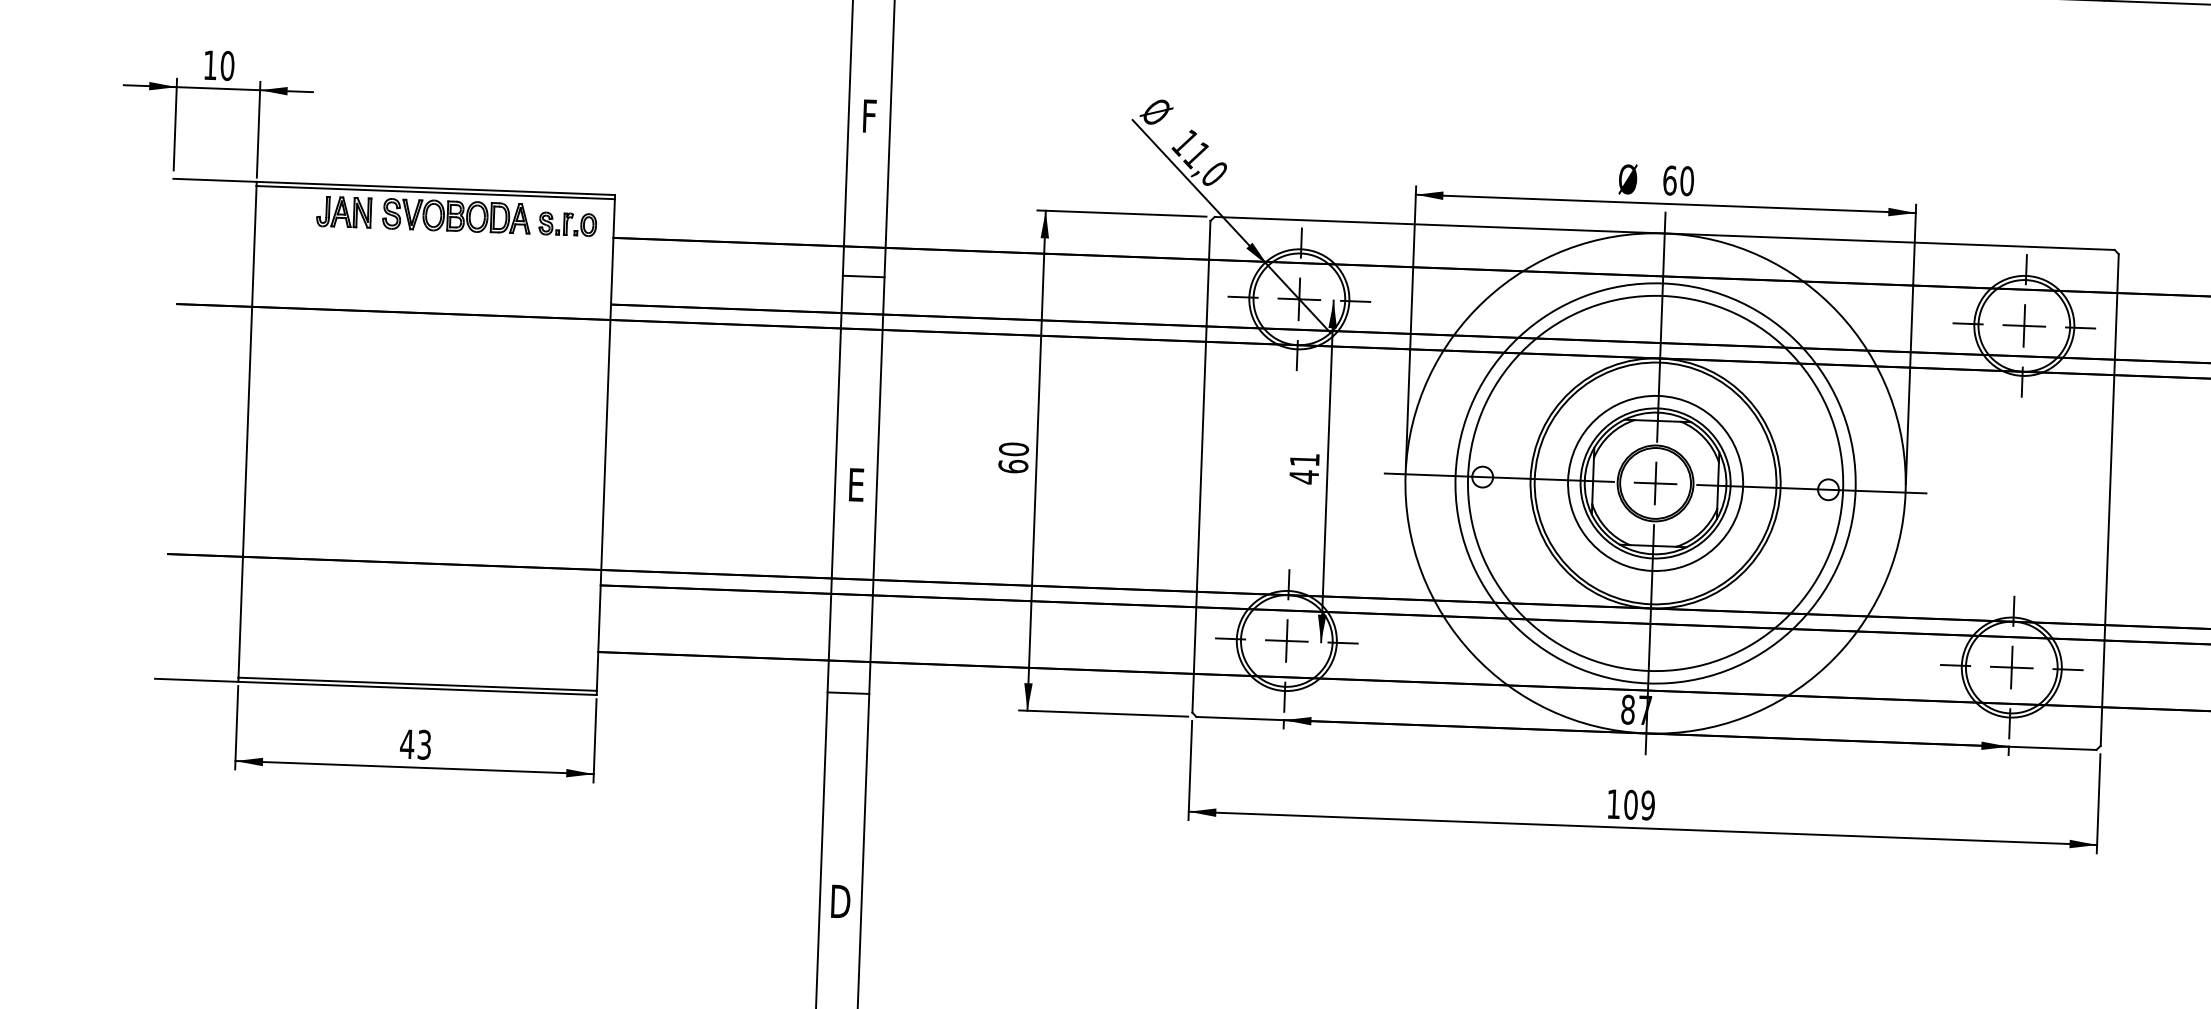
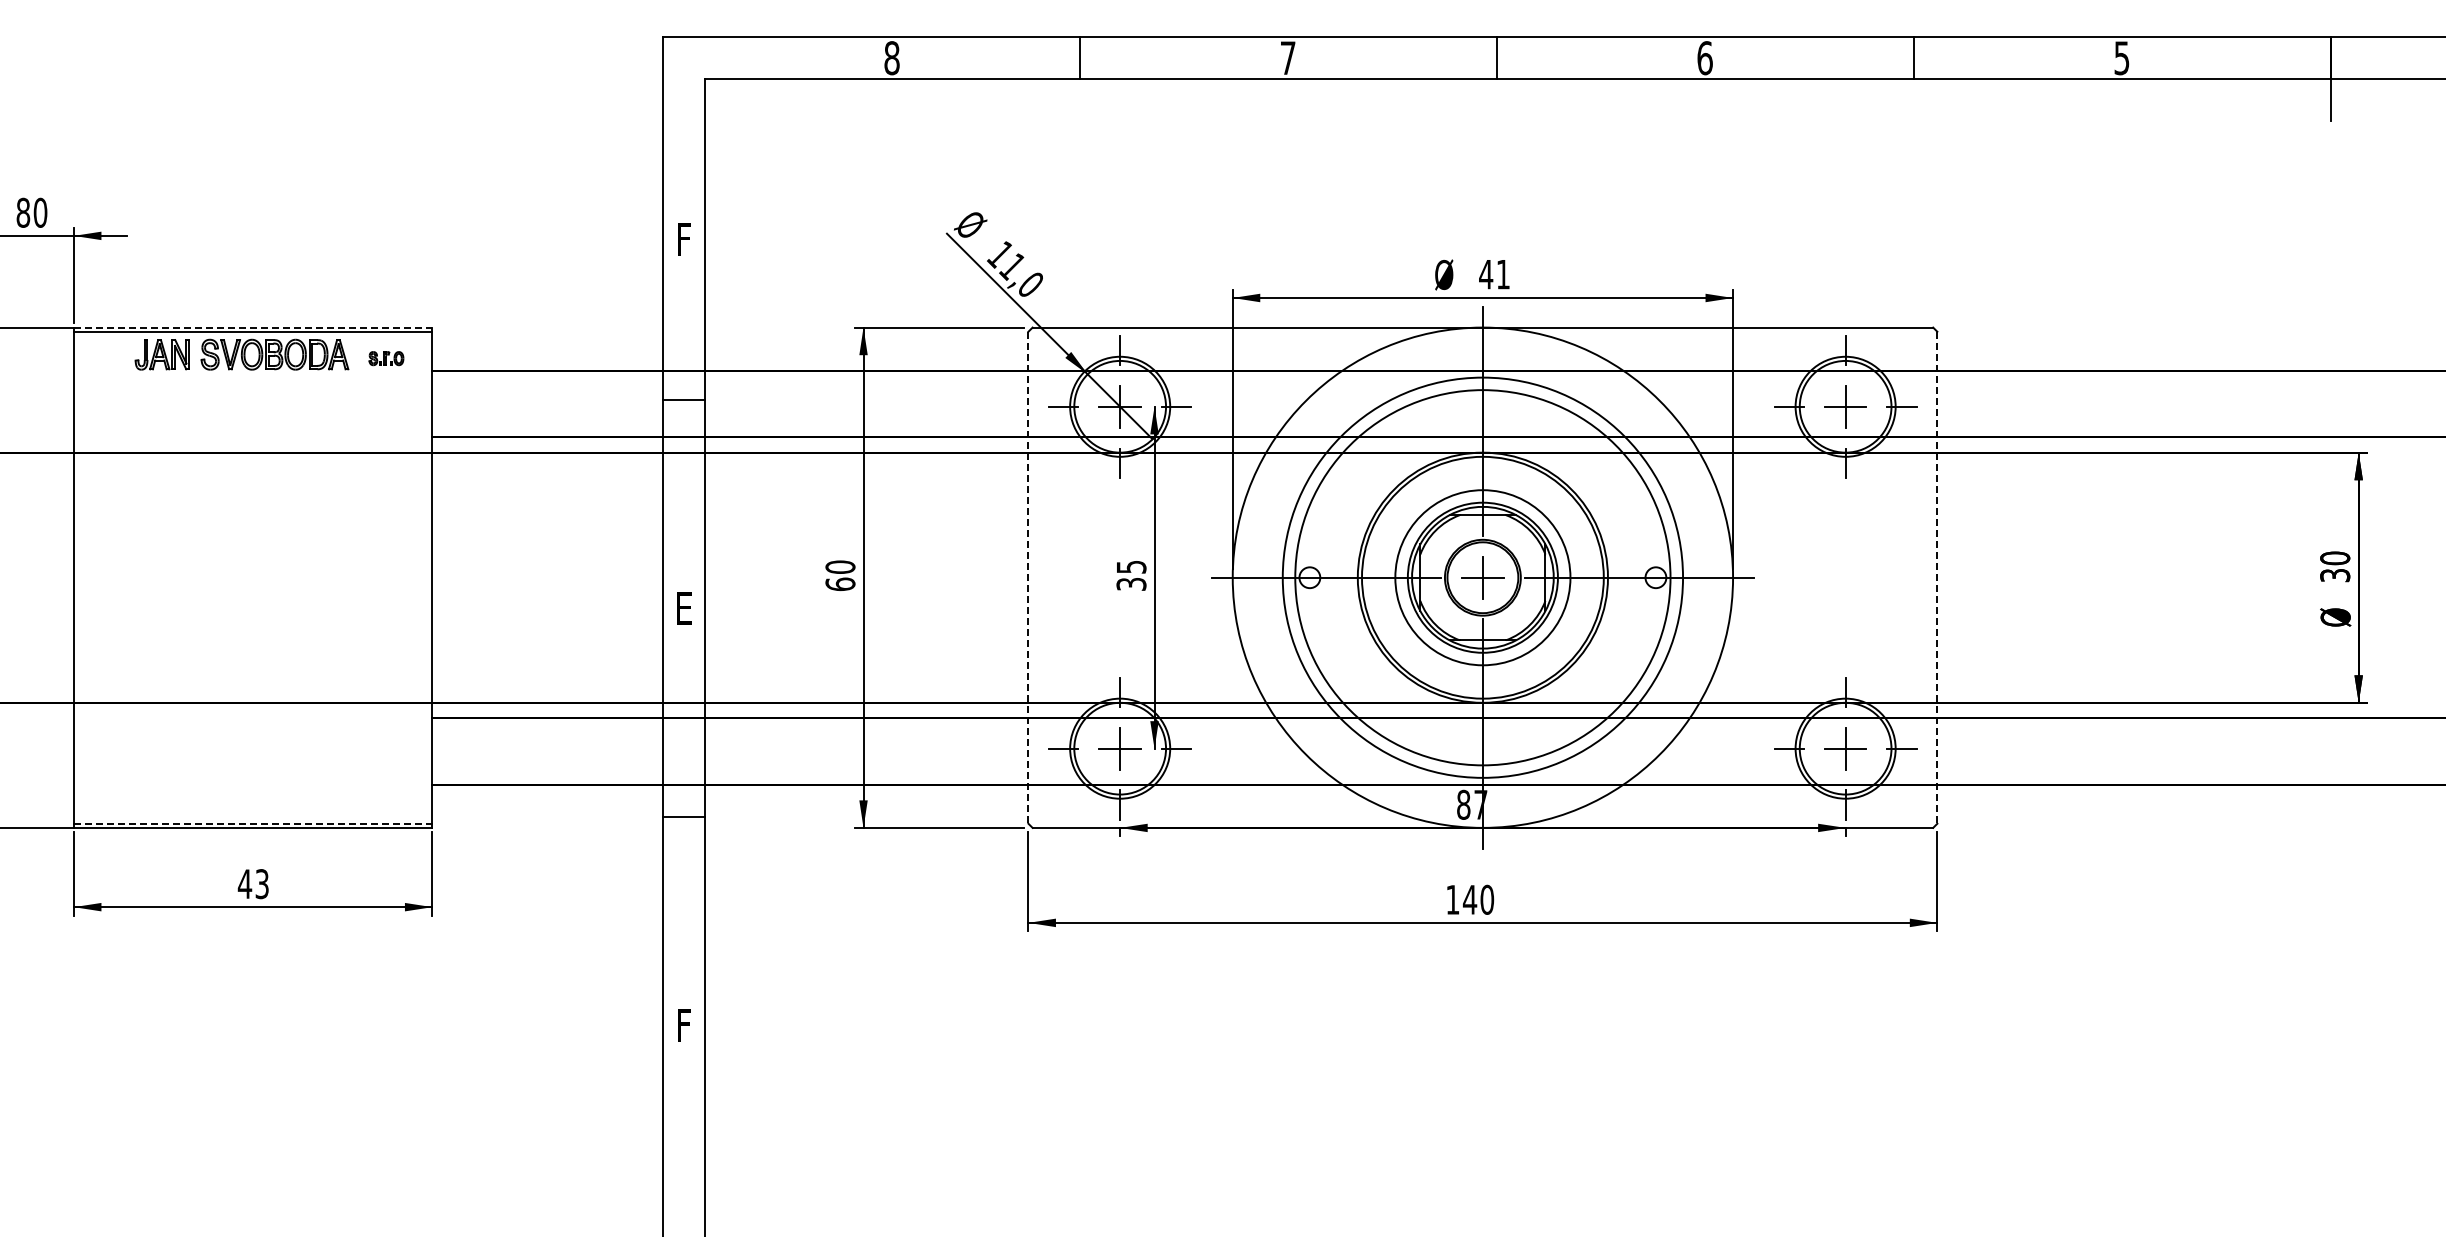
text: (210, 64) -> (23, 212), 10 -> 80
text: (1678, 180) -> (1494, 274), 60 -> 41
line: (436, 188) -> (253, 327), solid -> dashed
part: (567, 224) -> (386, 358), size x0.6
line: (1201, 466) -> (1028, 577), solid -> dashed
text: (1304, 469) -> (1131, 576), 41 -> 35
line: (2109, 499) -> (1937, 577), solid -> dashed
line: (418, 683) -> (253, 823), solid -> dashed
text: (1639, 804) -> (1478, 899), 109 -> 140
text: (840, 901) -> (683, 1025), D -> F

